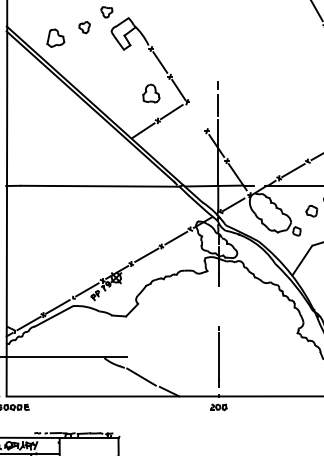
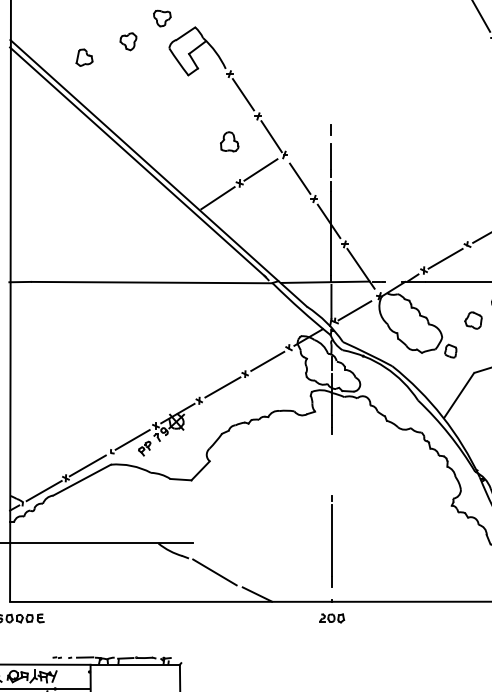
part: (55, 37) -> (84, 56), size x0.62
part: (150, 93) -> (228, 141), size x0.71
line: (197, 117) -> (299, 178), added

